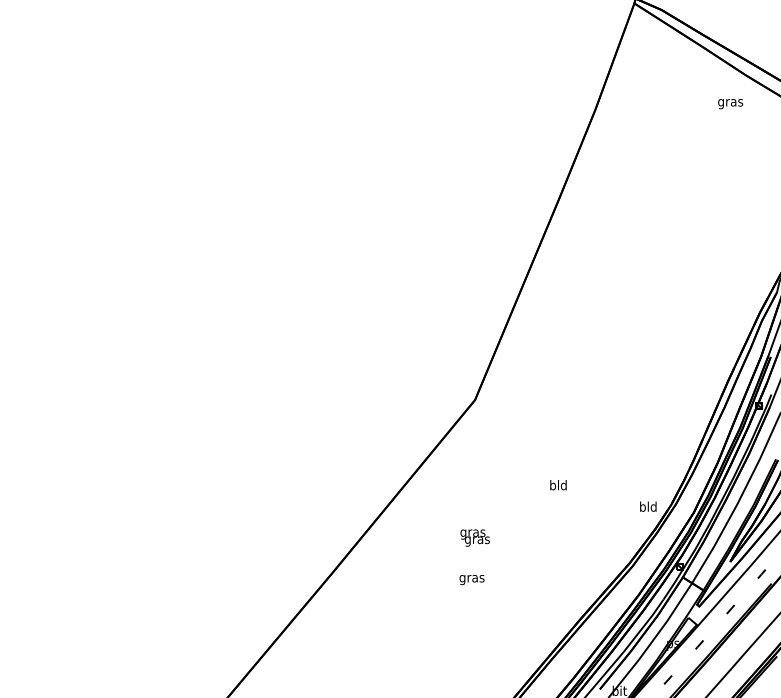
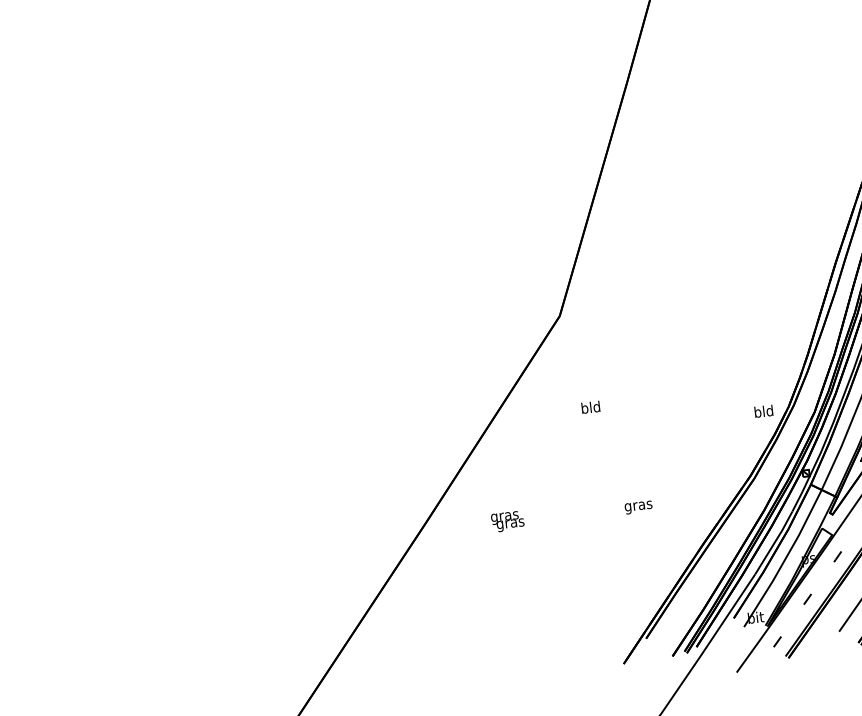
text: (558, 485) -> (590, 407), moved
text: (474, 537) -> (507, 521), moved
text: (471, 580) -> (638, 508), moved

